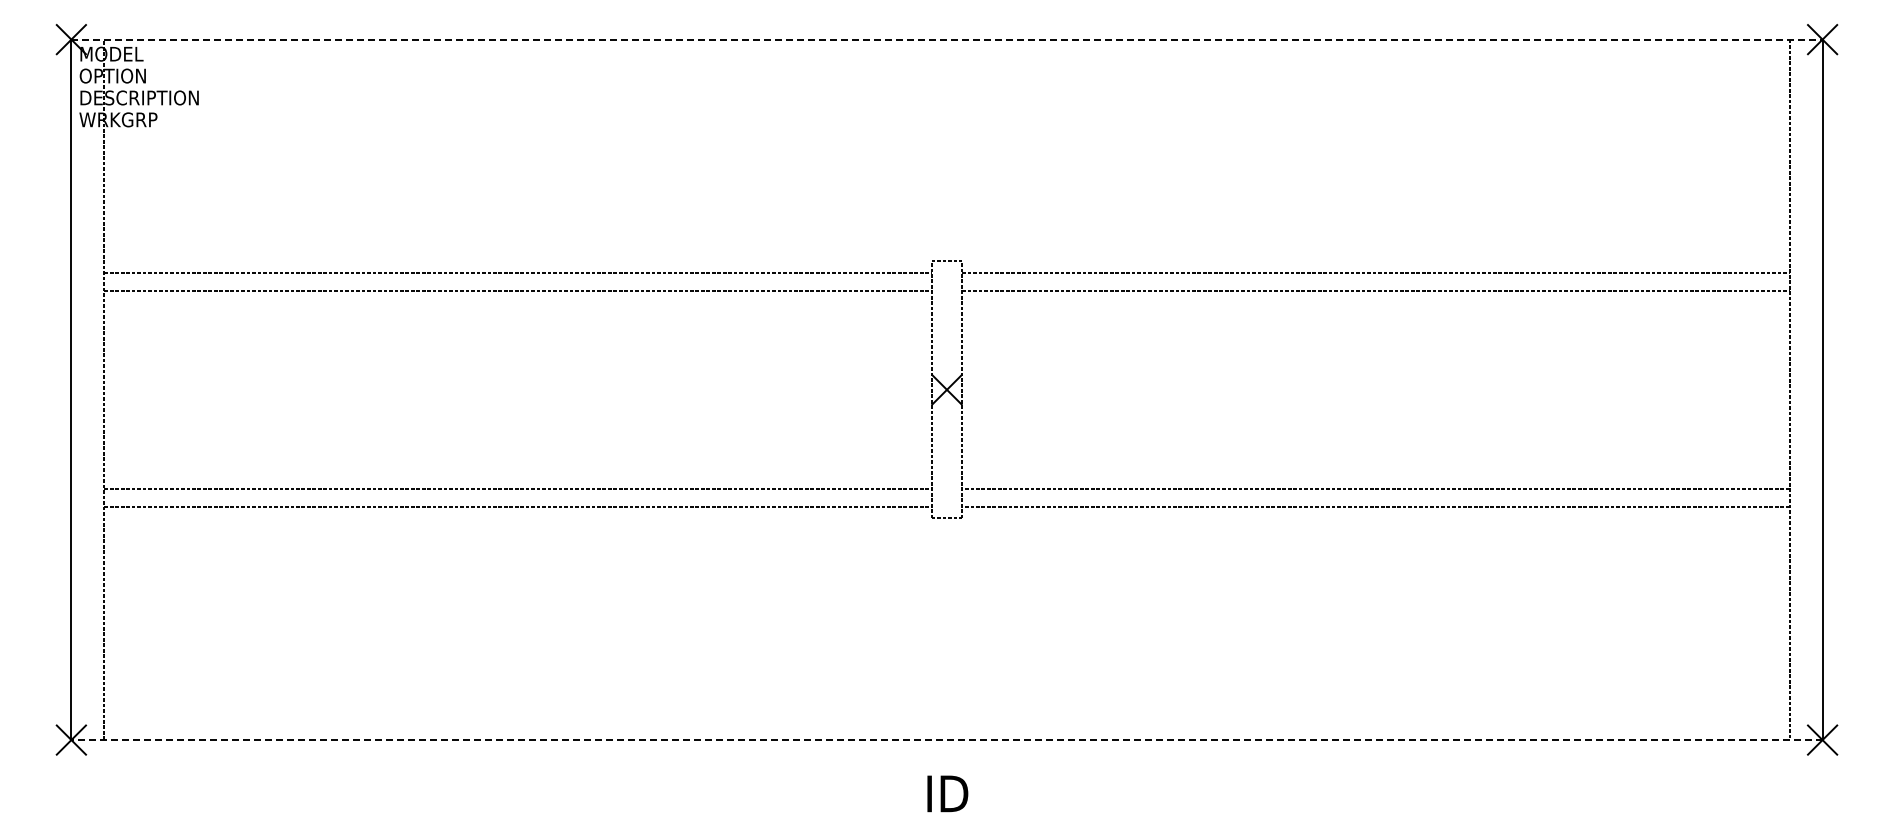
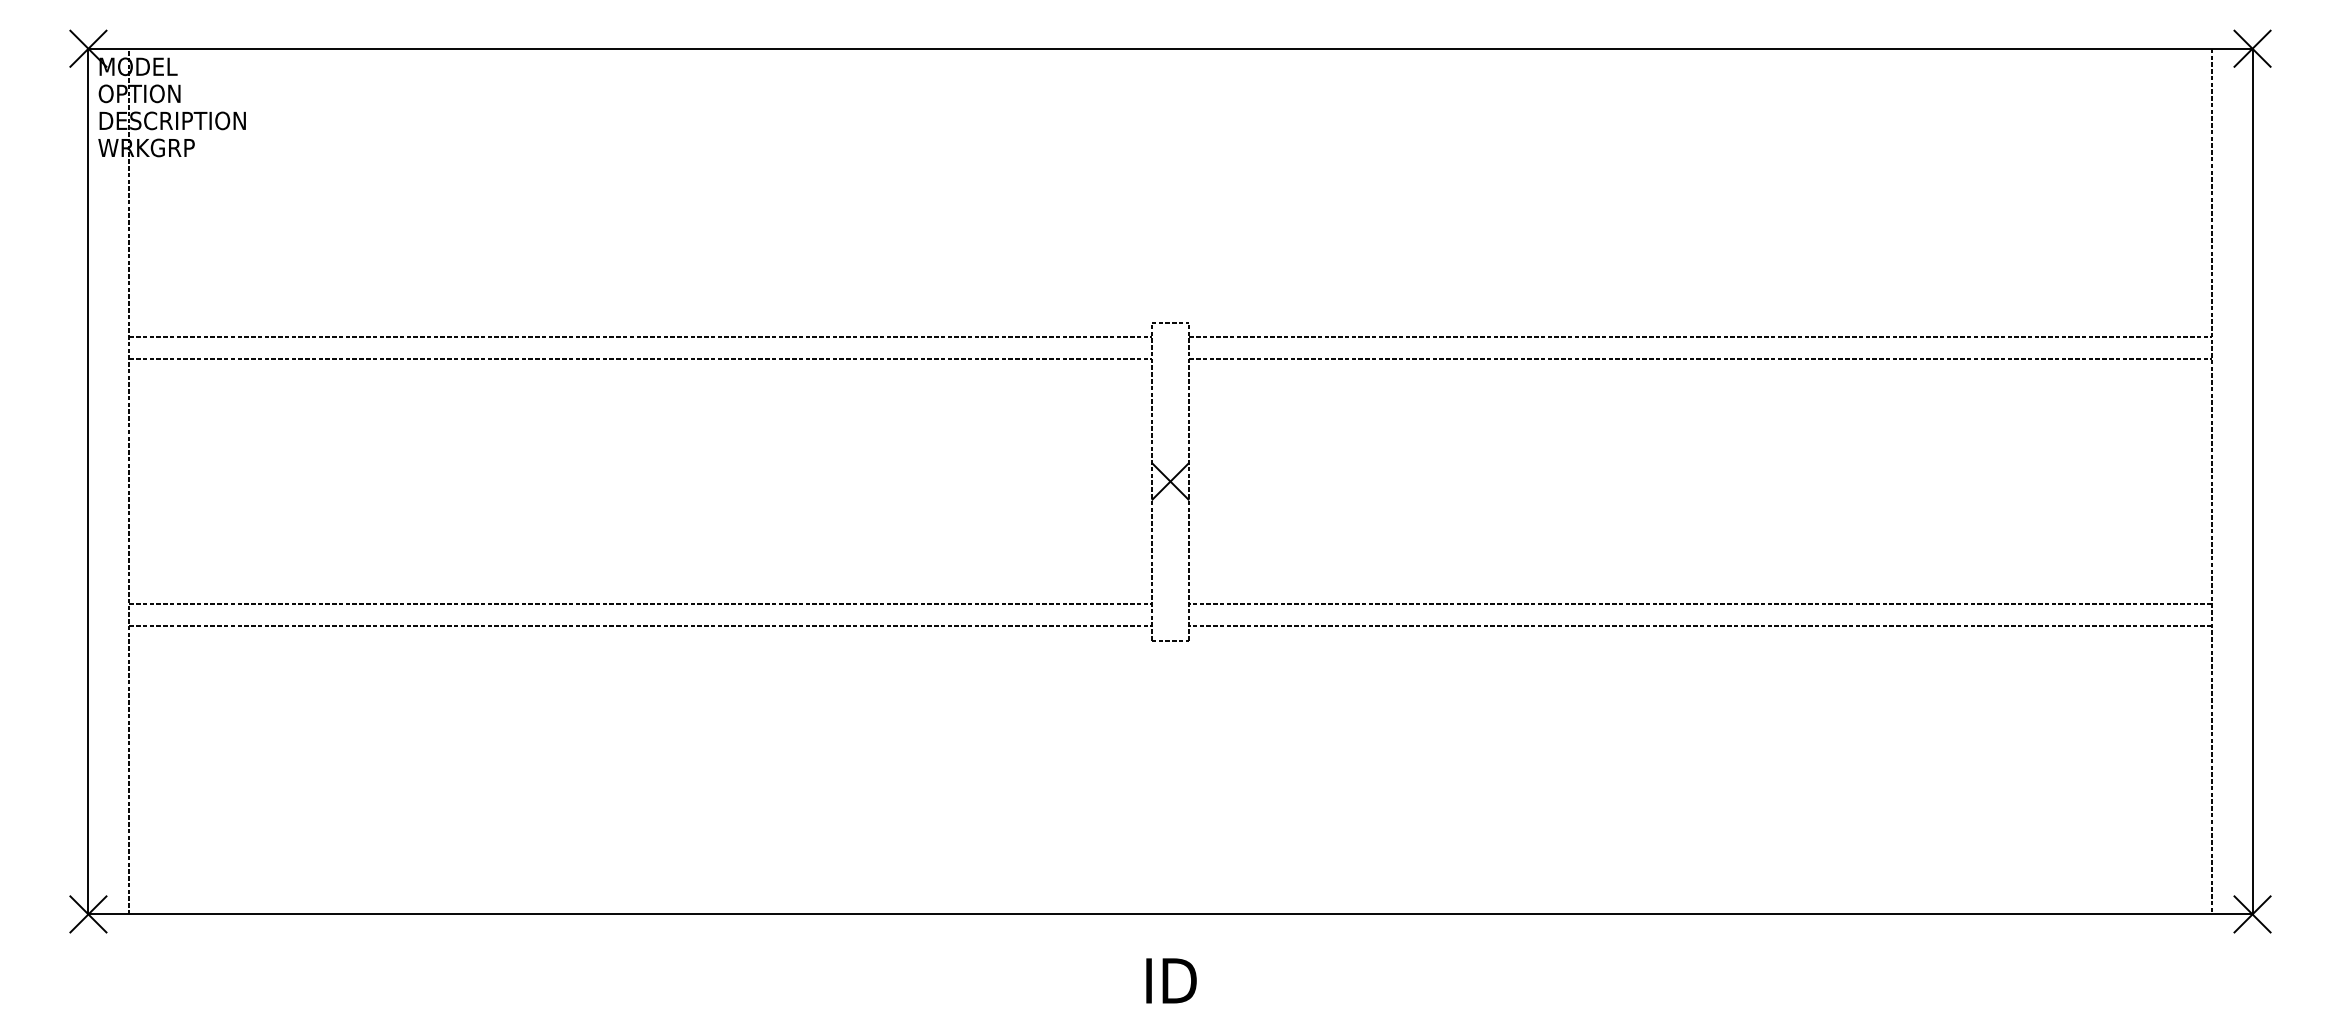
line: (947, 39) -> (1171, 48), dashed -> solid
line: (947, 740) -> (1171, 914), dashed -> solid

